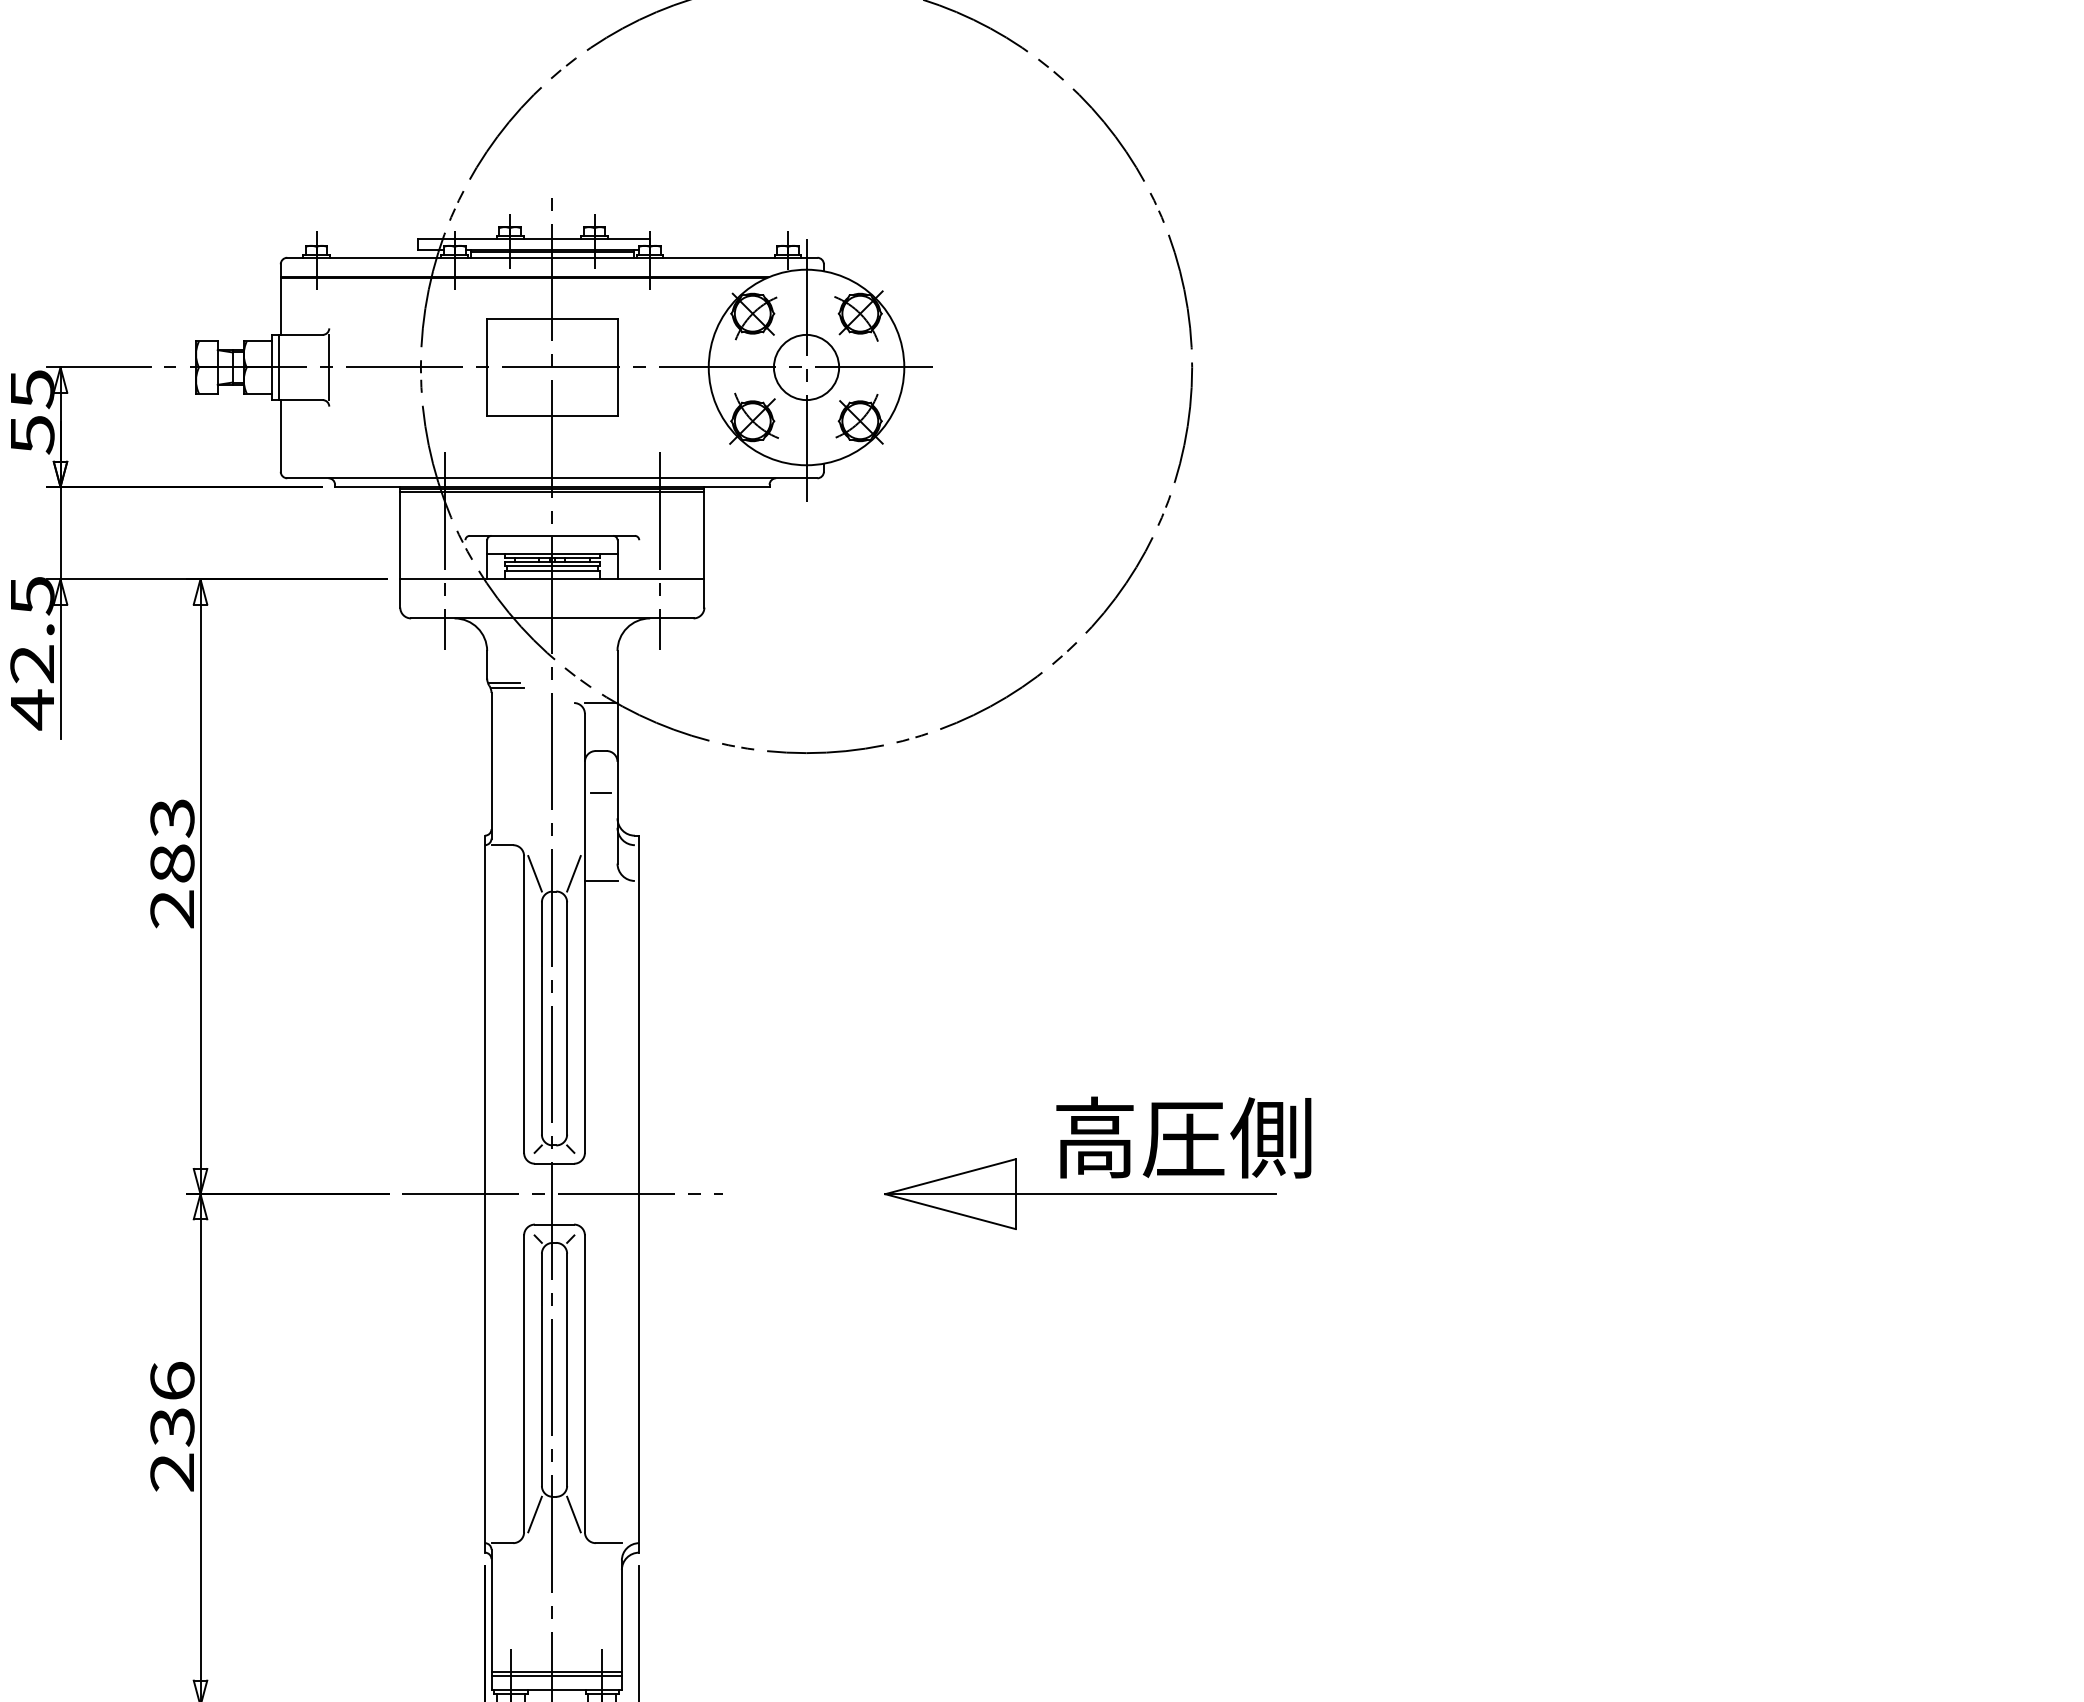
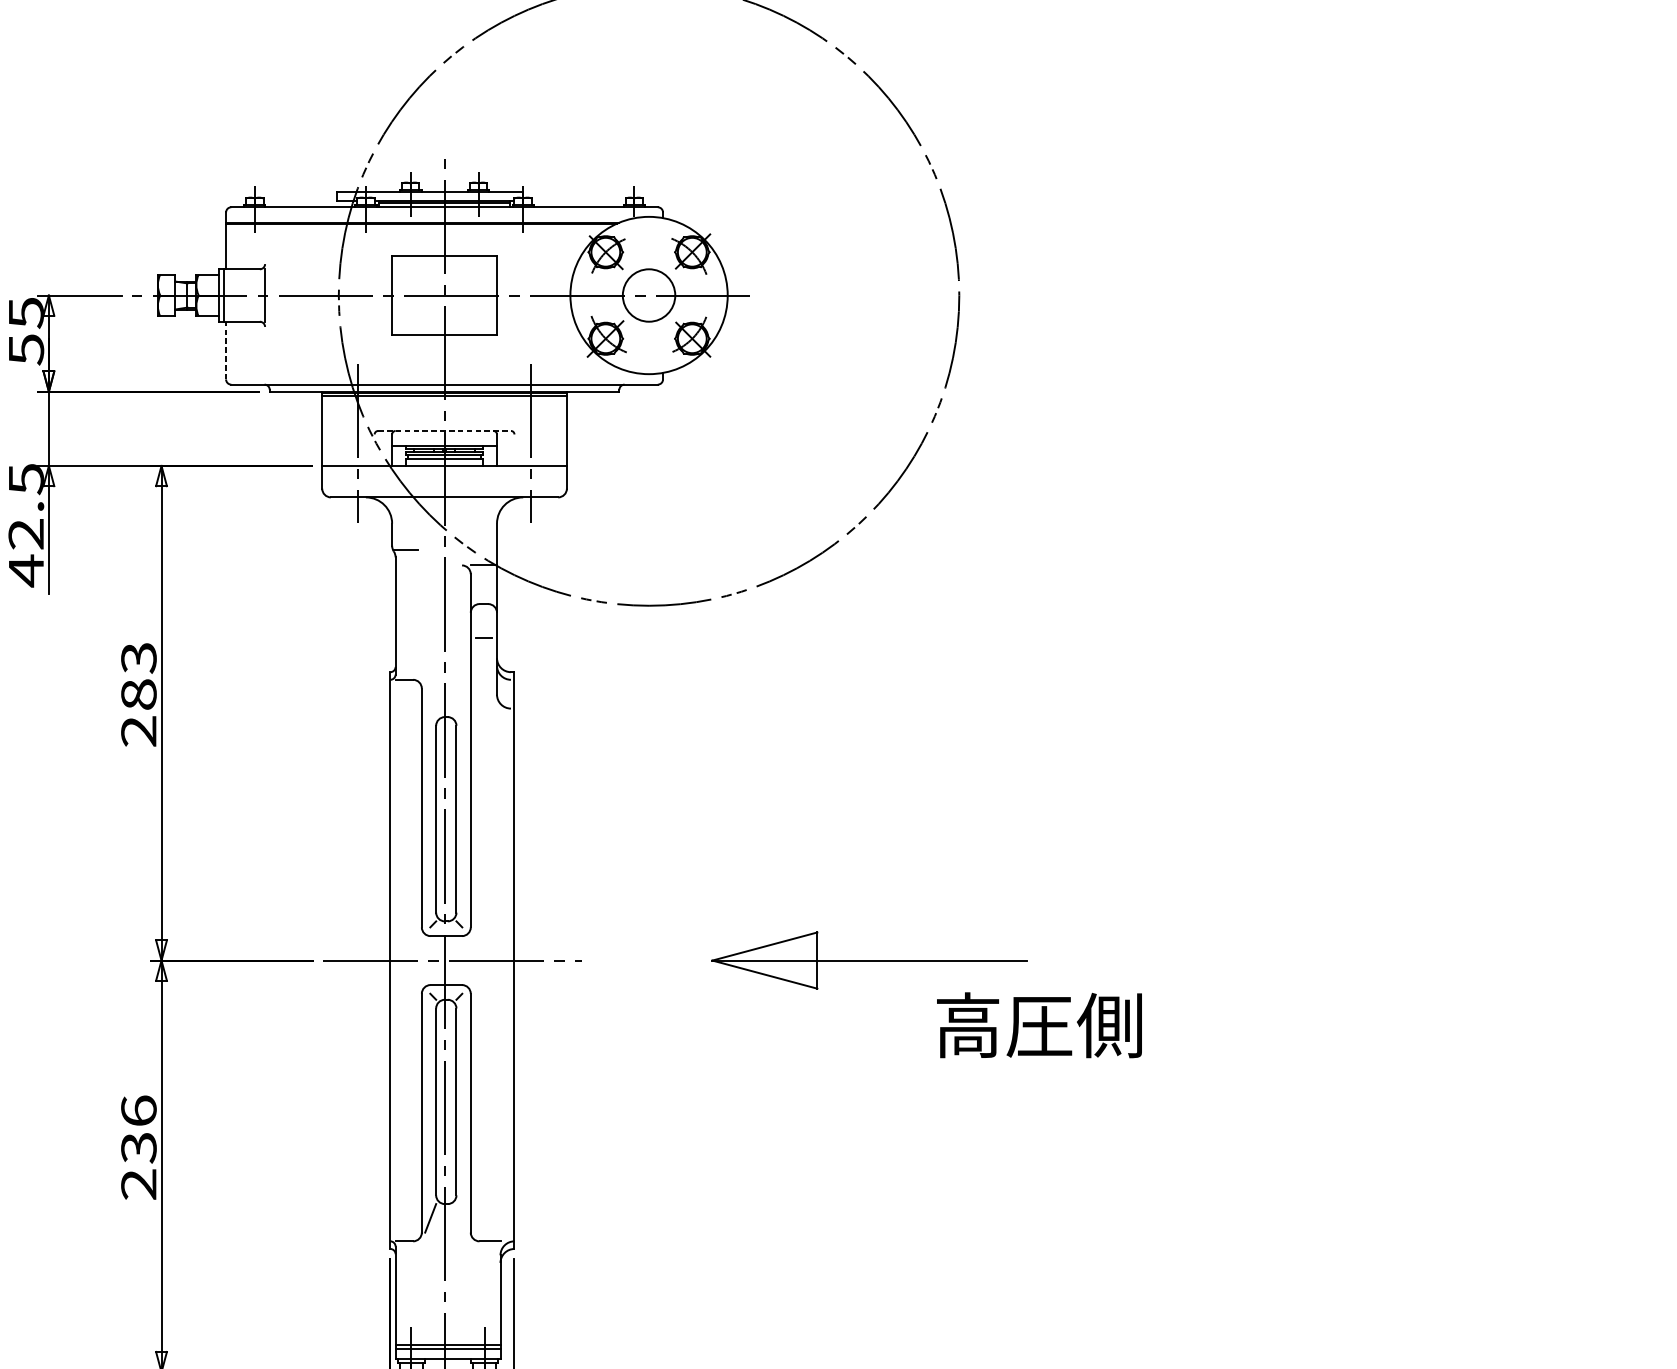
line: (806, 369) -> (649, 297), removed
line: (280, 435) -> (225, 350), solid -> dashed
line: (552, 535) -> (444, 430), solid -> dashed
line: (507, 688) -> (408, 553), removed
line: (534, 873) -> (430, 702), removed
line: (573, 873) -> (461, 702), removed
line: (600, 880) -> (483, 708), removed
text: (1183, 1137) -> (1039, 1025), moved
line: (573, 1514) -> (461, 1218), removed

